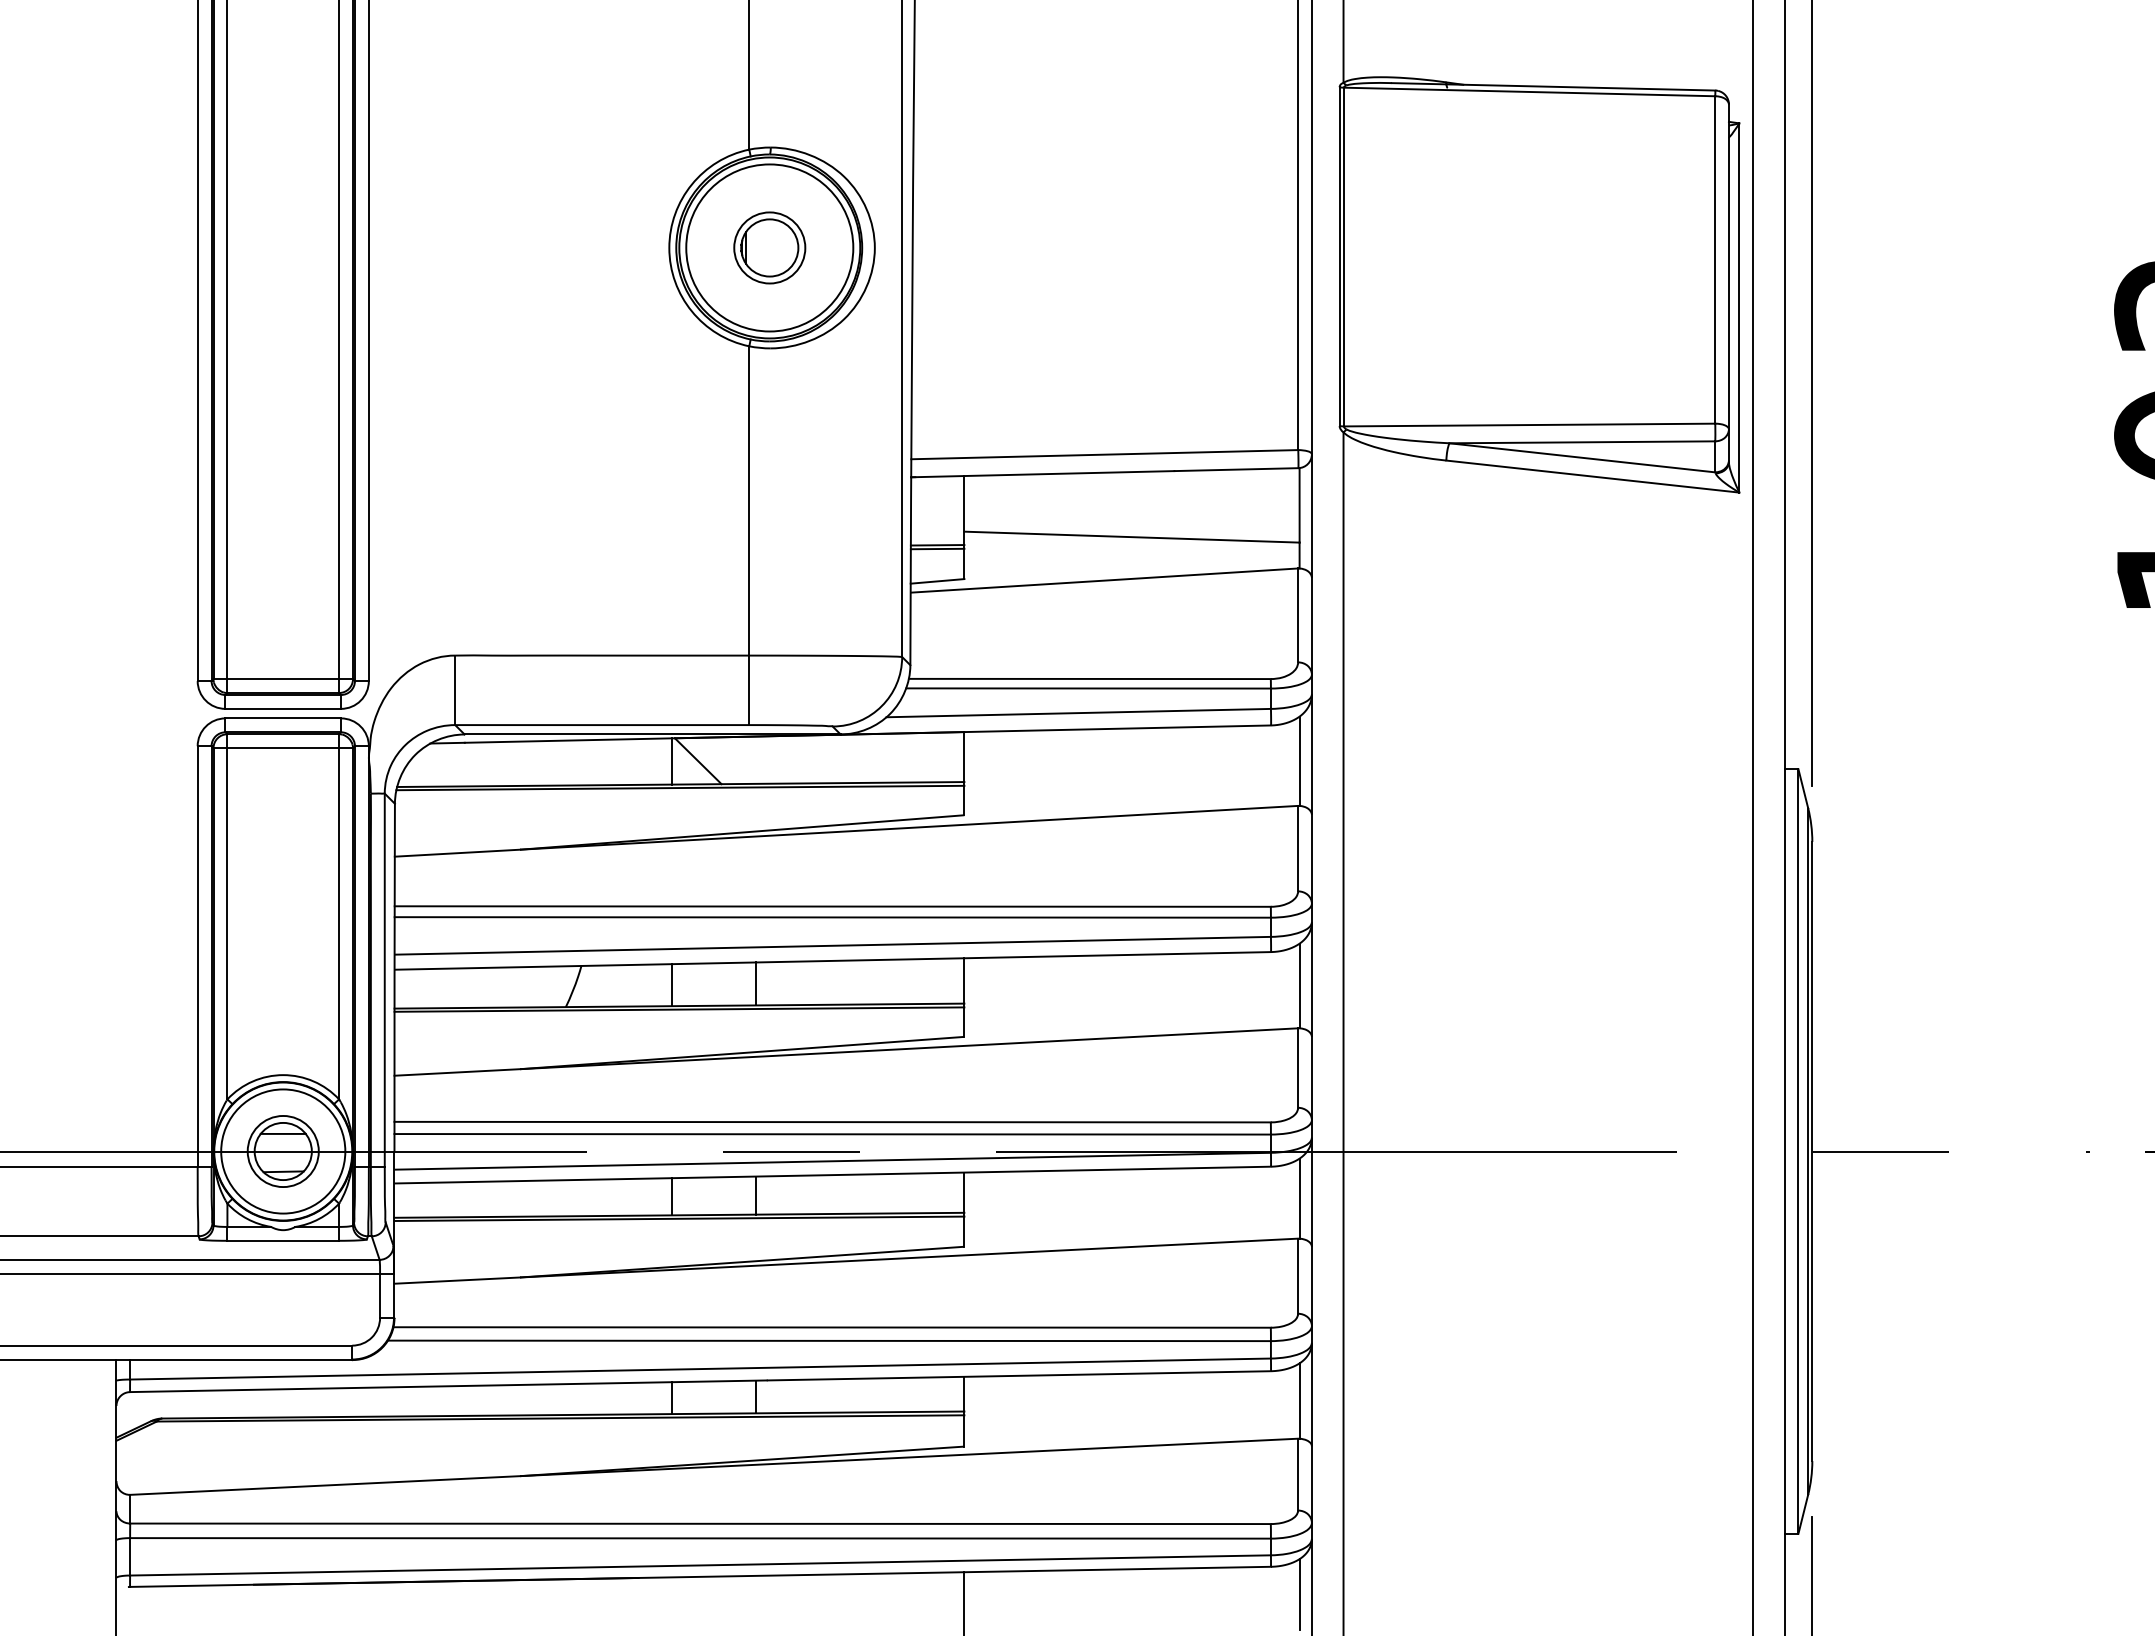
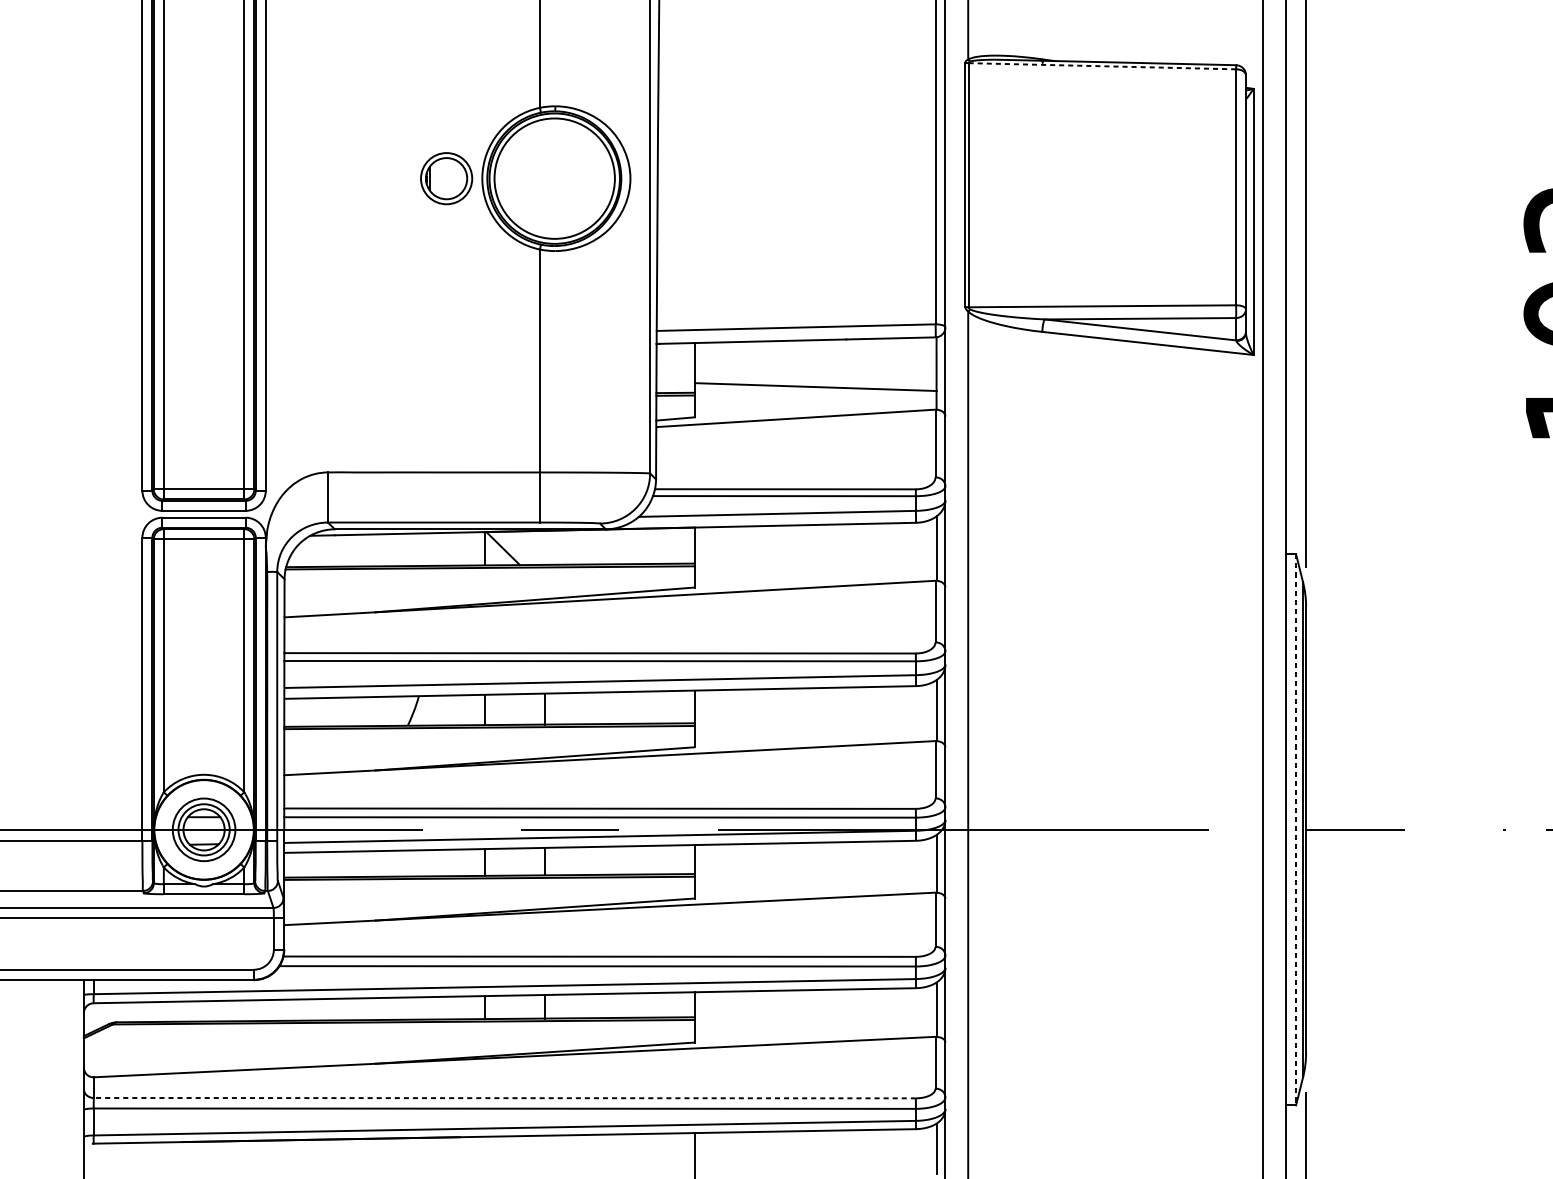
line: (1529, 91) -> (1102, 65), solid -> dashed
part: (769, 247) -> (446, 178), moved
circle: (283, 1151) -> (204, 829), size x0.7
line: (1798, 1152) -> (1296, 830), solid -> dashed
line: (700, 1523) -> (504, 1097), solid -> dashed

